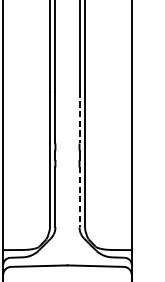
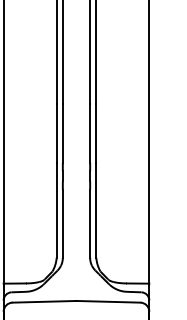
line: (79, 117) -> (90, 133), dashed -> solid
line: (79, 197) -> (90, 224), dashed -> solid

